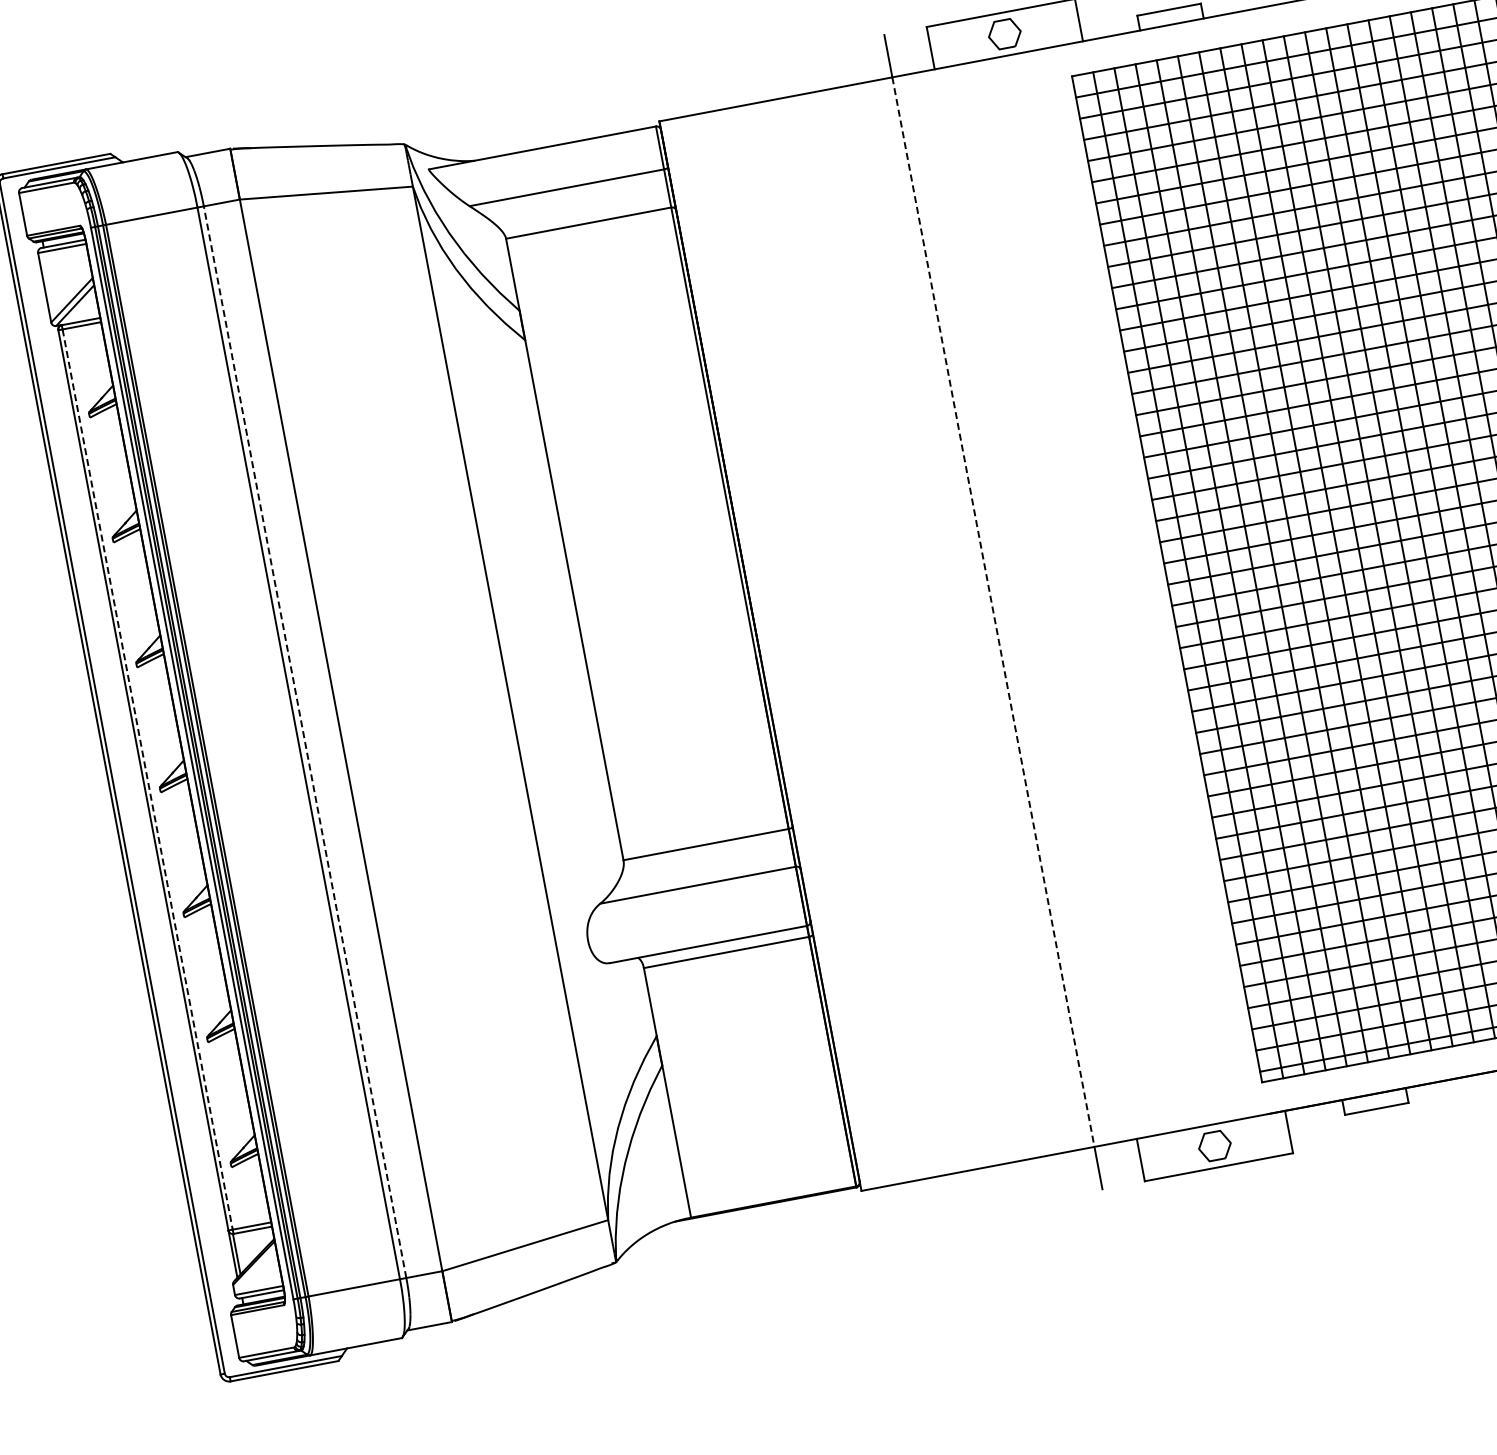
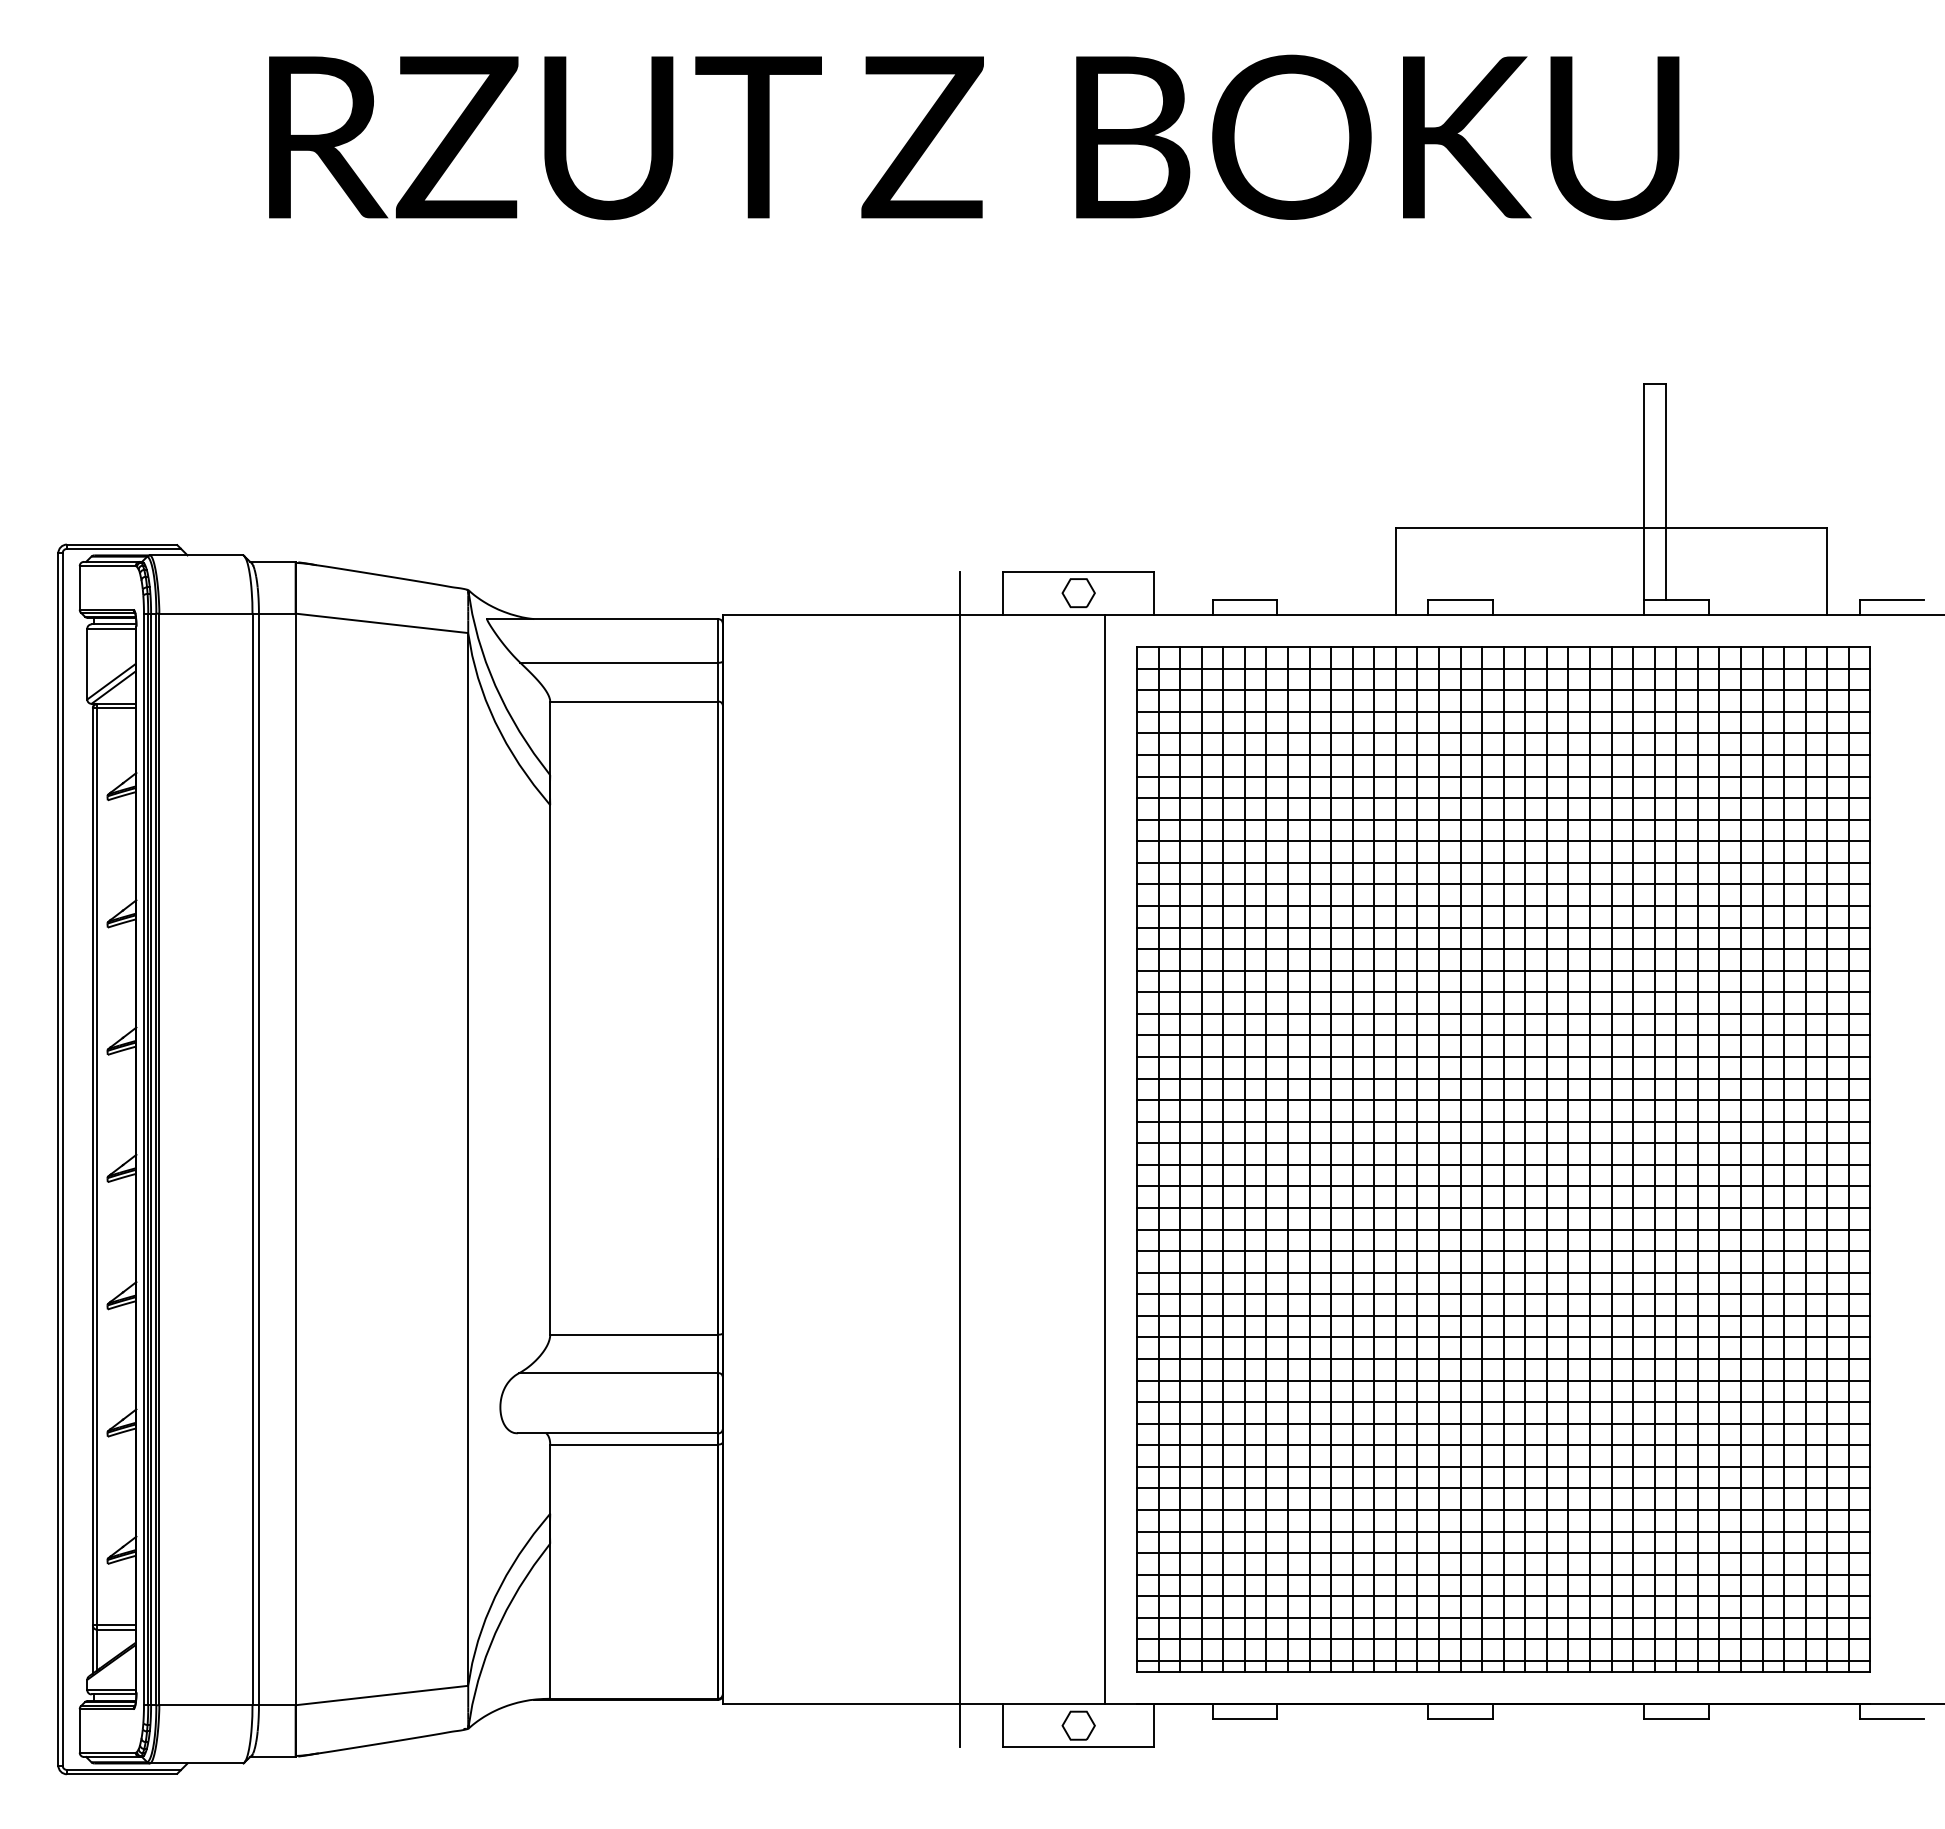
line: (1135, 585) -> (1104, 1159), added
line: (993, 612) -> (960, 1159), dashed -> solid
line: (304, 742) -> (258, 1159), dashed -> solid
line: (148, 780) -> (97, 1167), dashed -> solid

